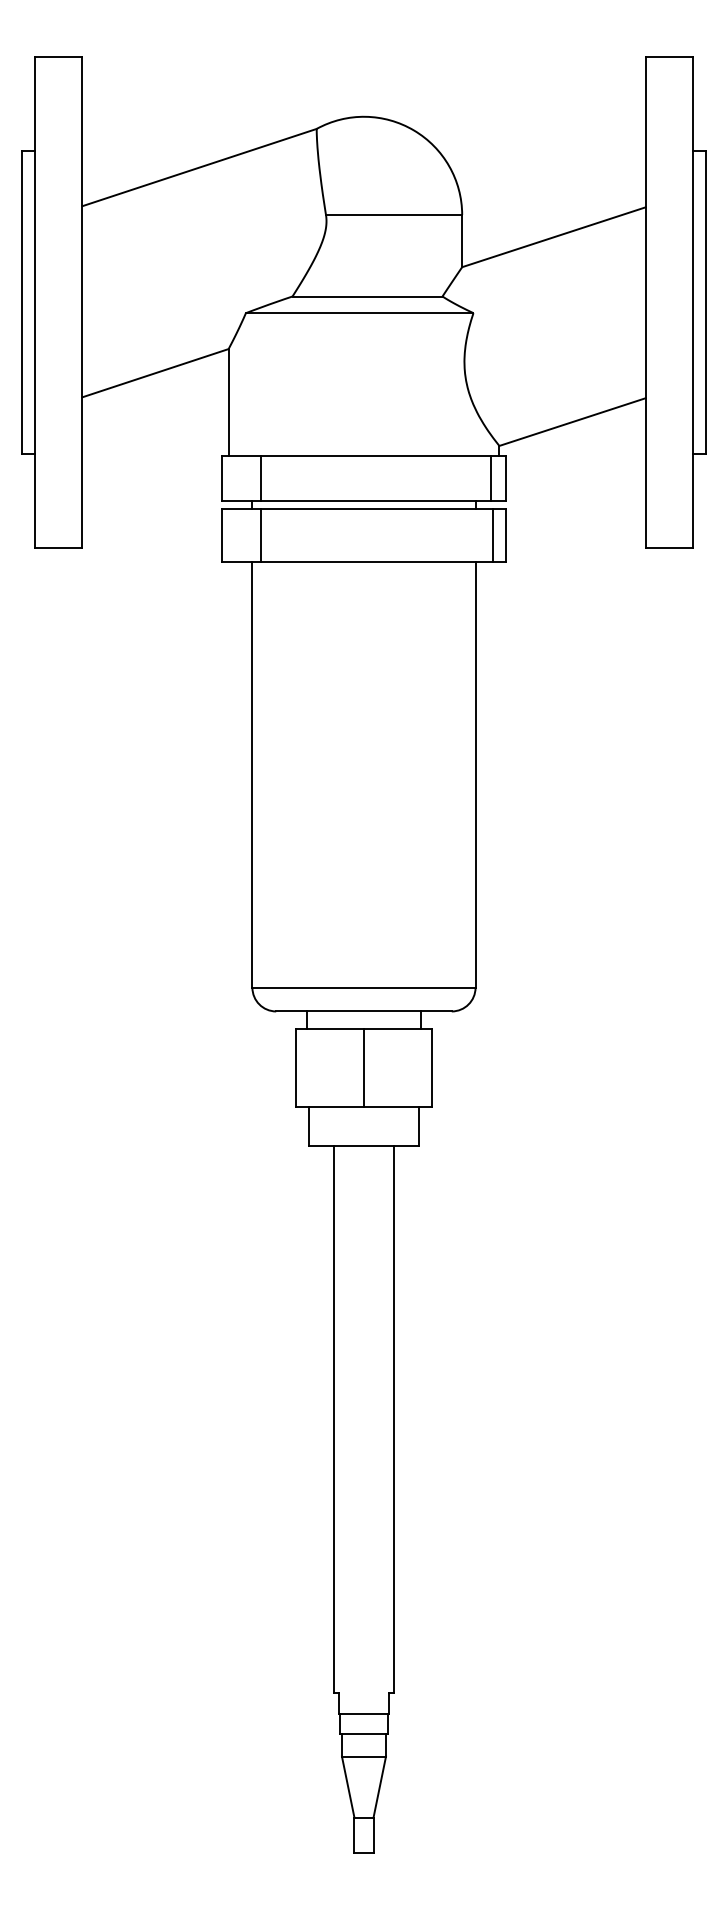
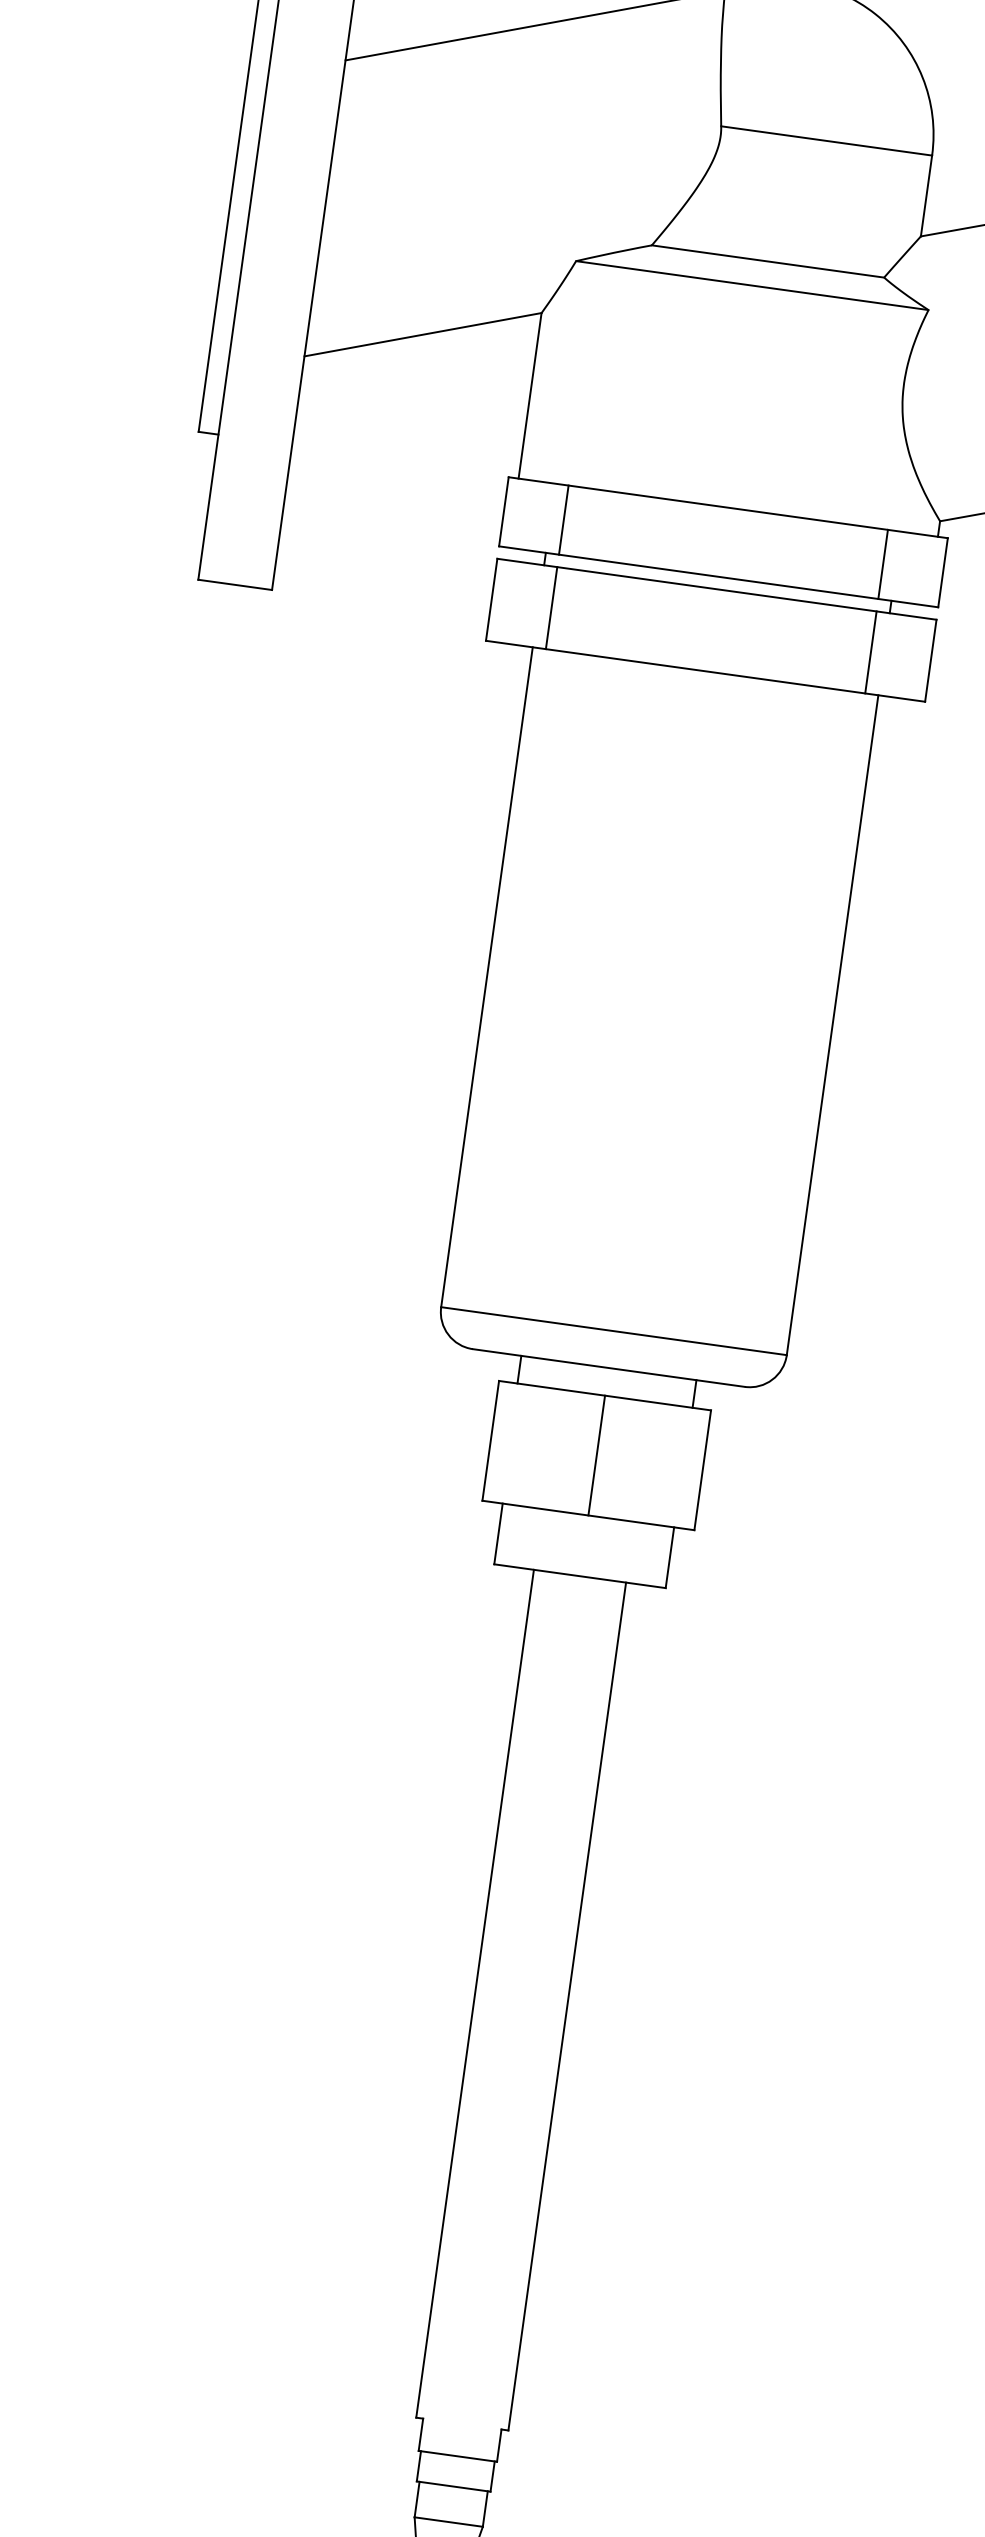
line: (491, 477) -> (883, 563), moved
line: (493, 534) -> (871, 651), moved

